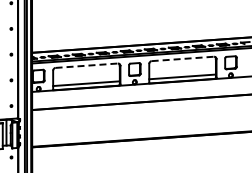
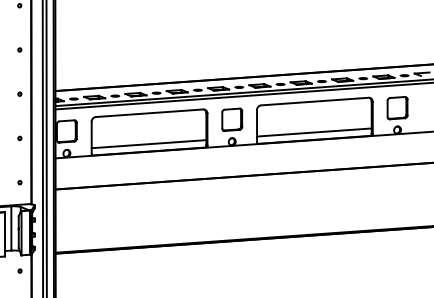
line: (183, 58) -> (315, 100), dashed -> solid
line: (87, 65) -> (150, 112), dashed -> solid

